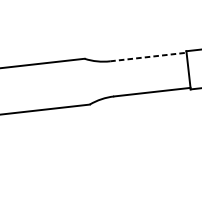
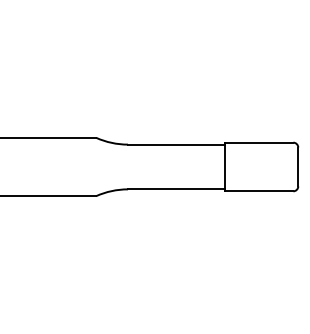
line: (148, 56) -> (176, 144), dashed -> solid

